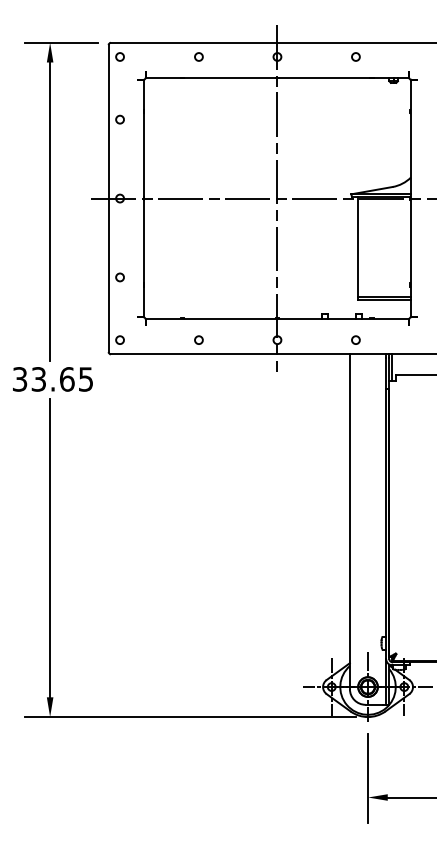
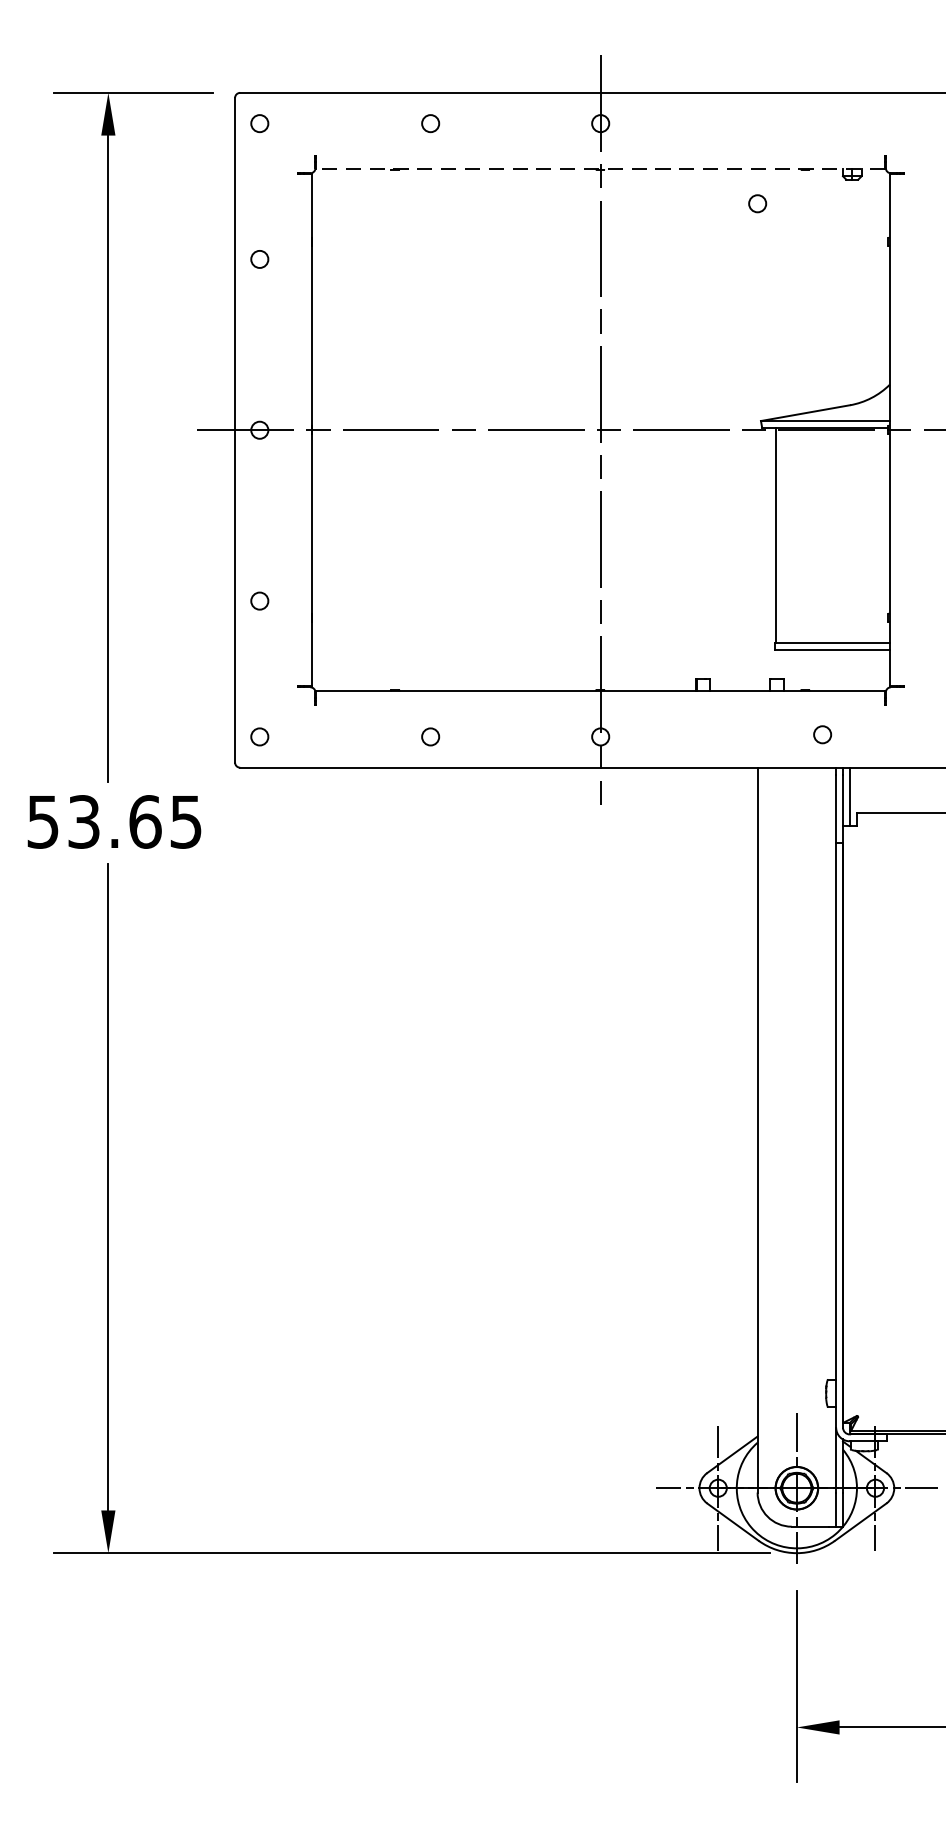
circle: (355, 56) -> (756, 202), moved
line: (276, 78) -> (598, 170), solid -> dashed
circle: (355, 339) -> (821, 733), moved
text: (20, 379) -> (44, 822), 33.65 -> 53.65

